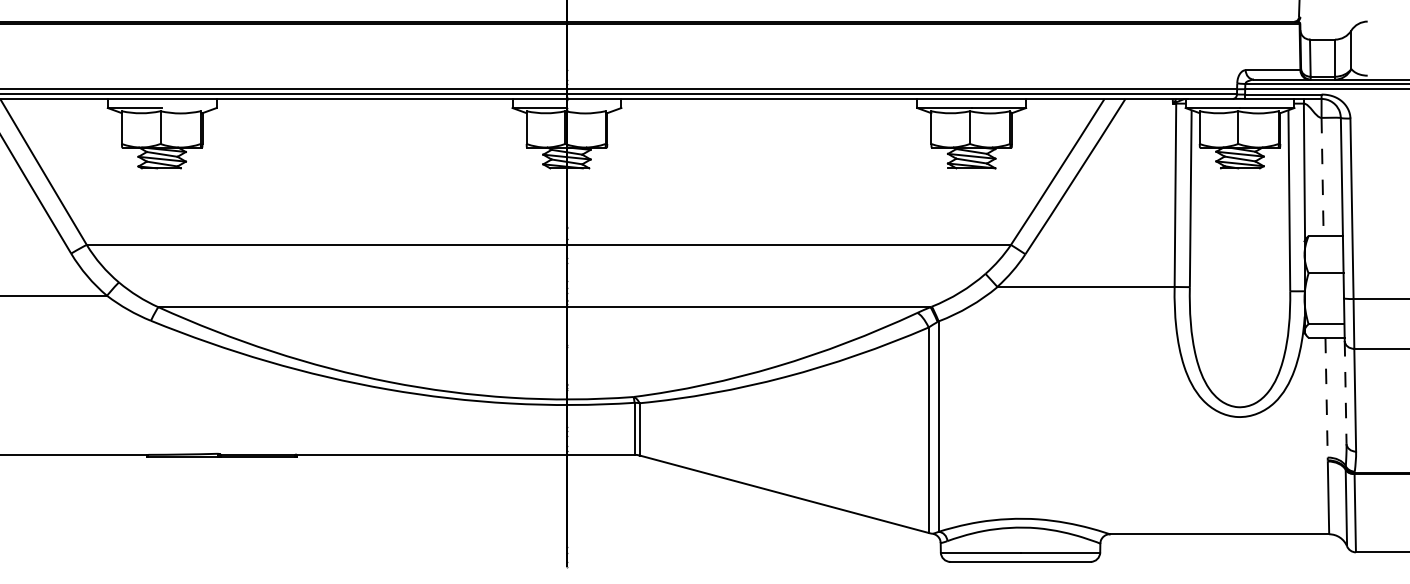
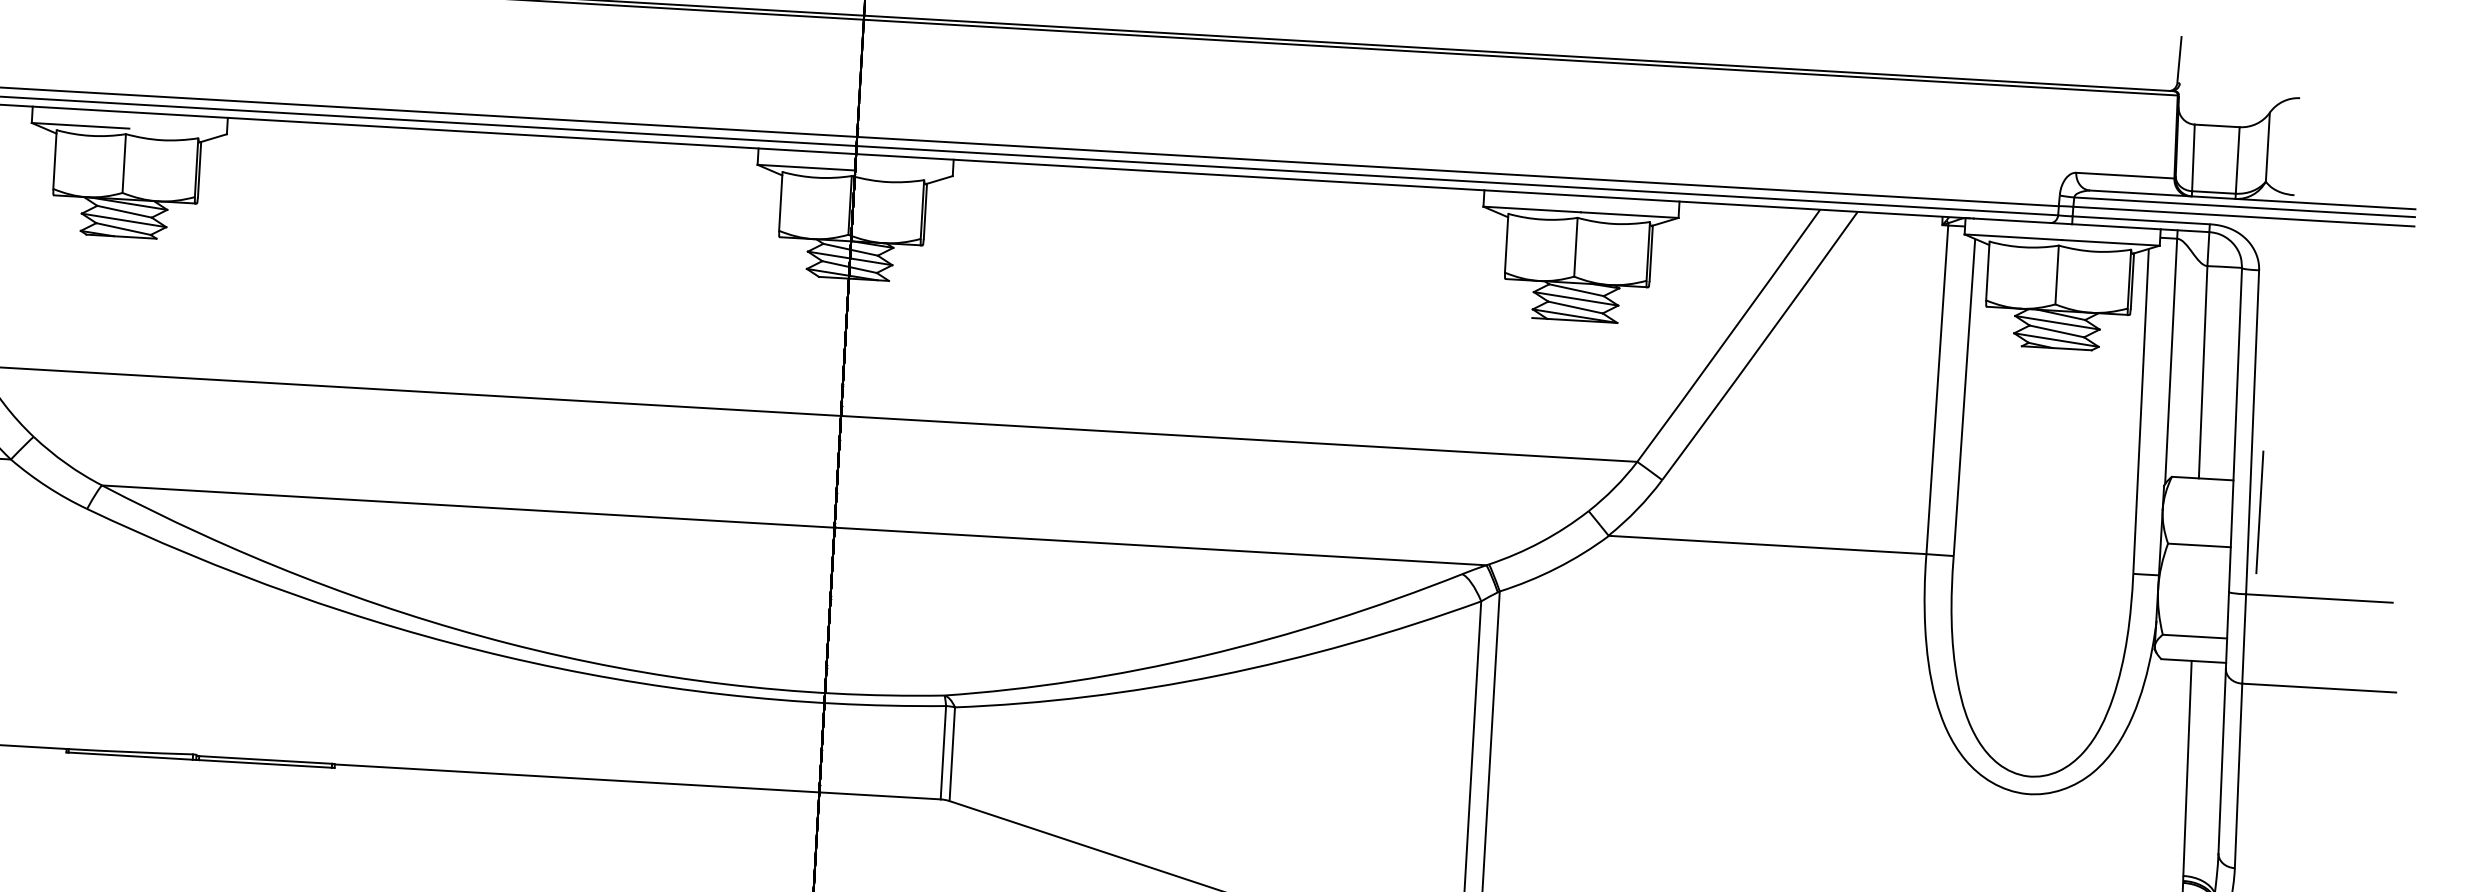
line: (1322, 177) -> (2202, 373), dashed -> solid
line: (1358, 252) -> (2259, 511), added
line: (1345, 392) -> (2221, 761), dashed -> solid
line: (1326, 397) -> (2187, 768), dashed -> solid

